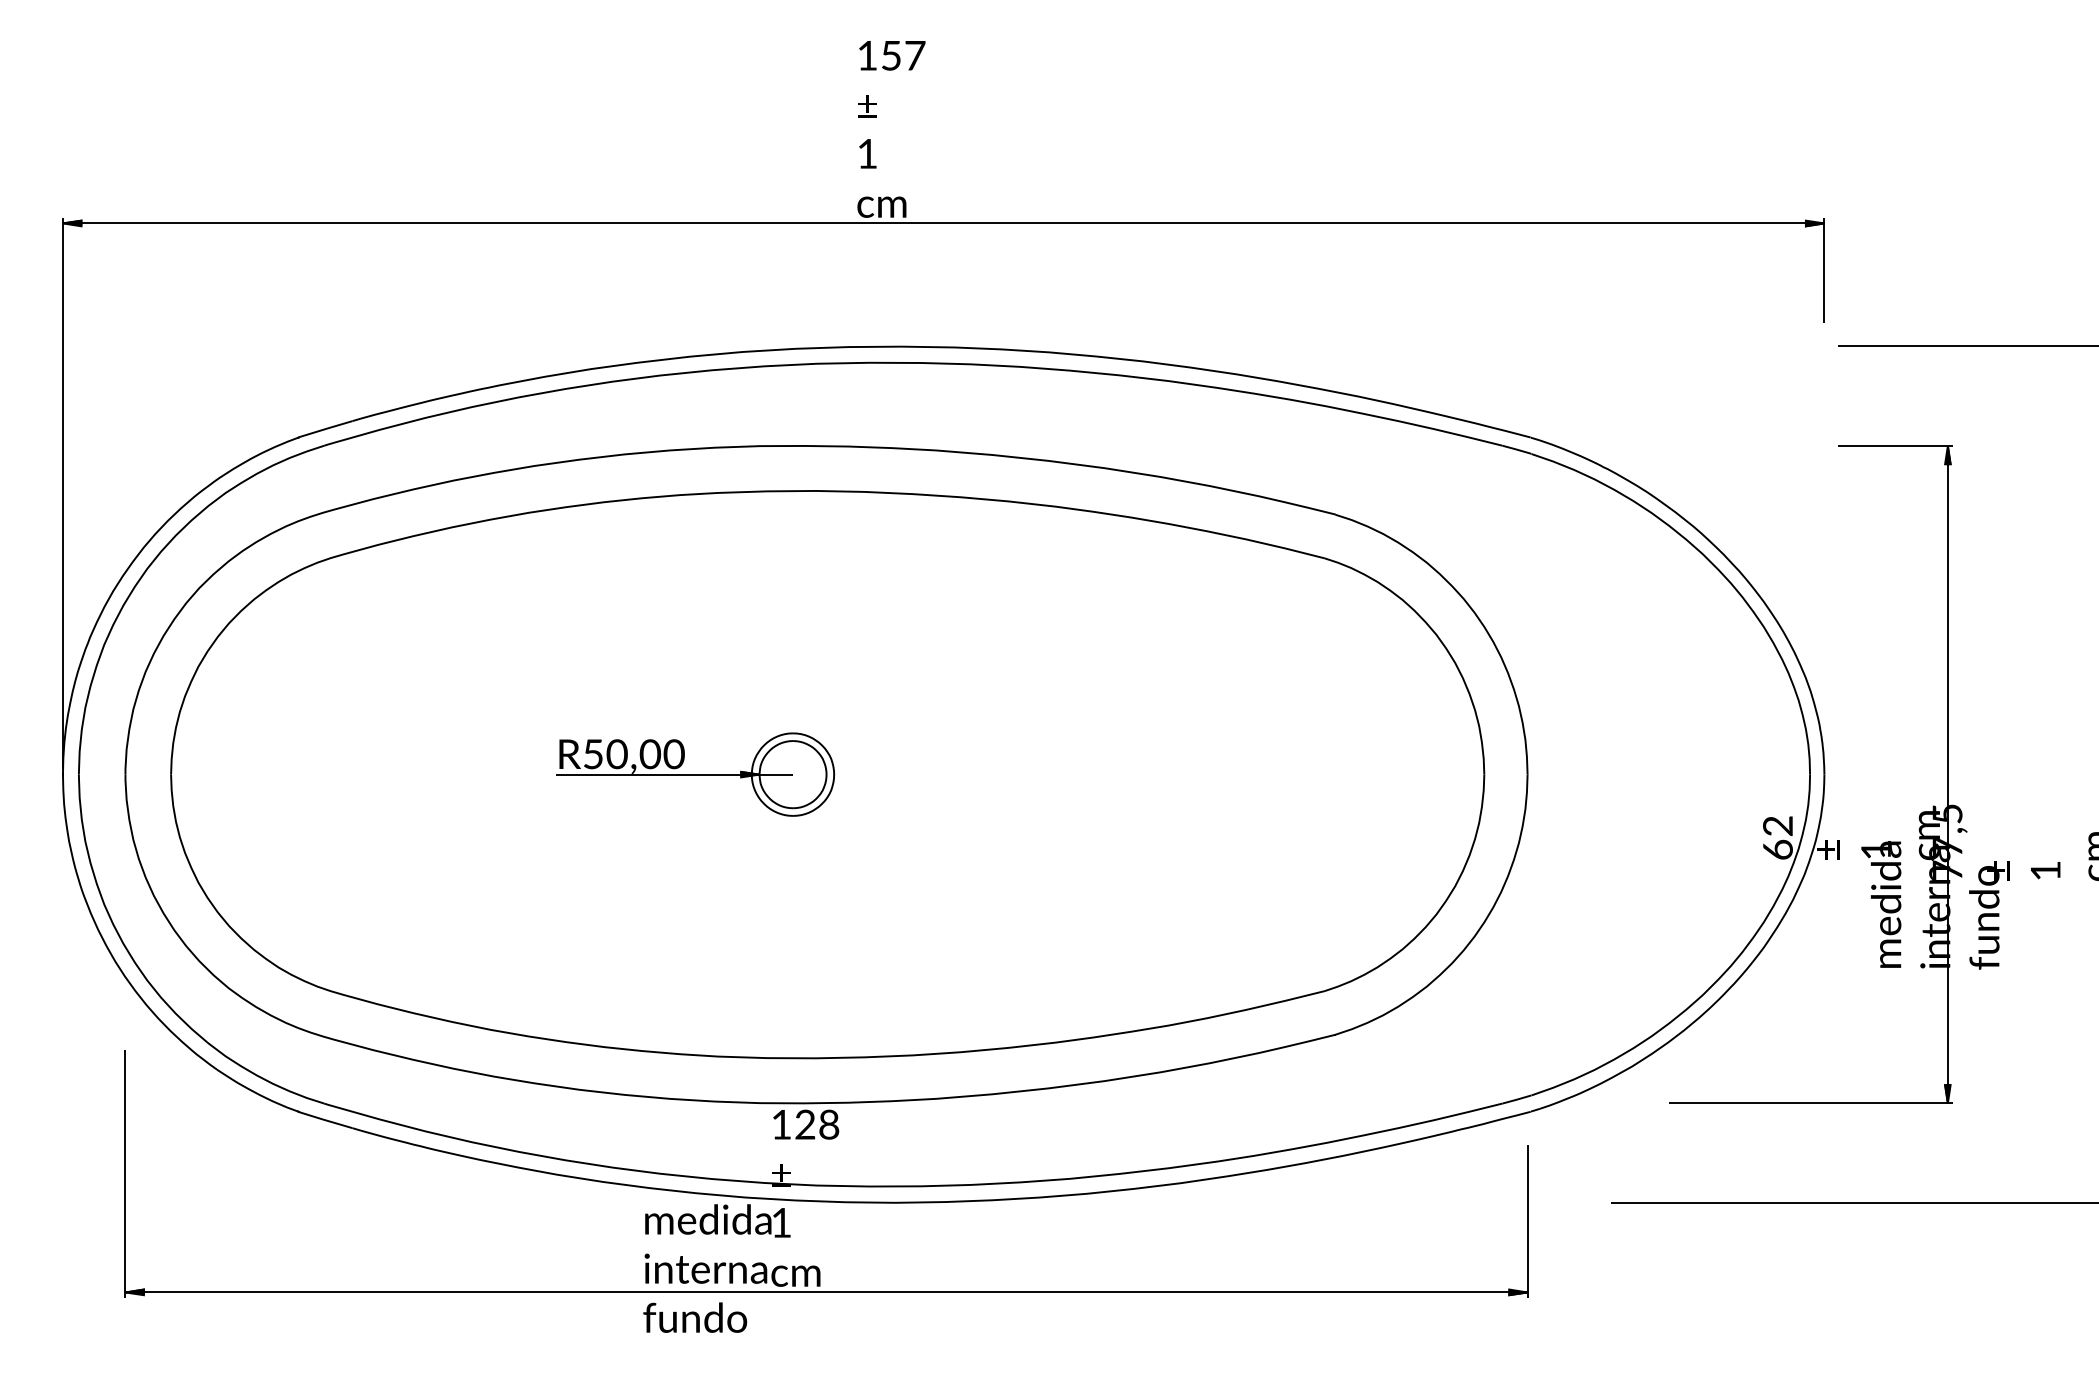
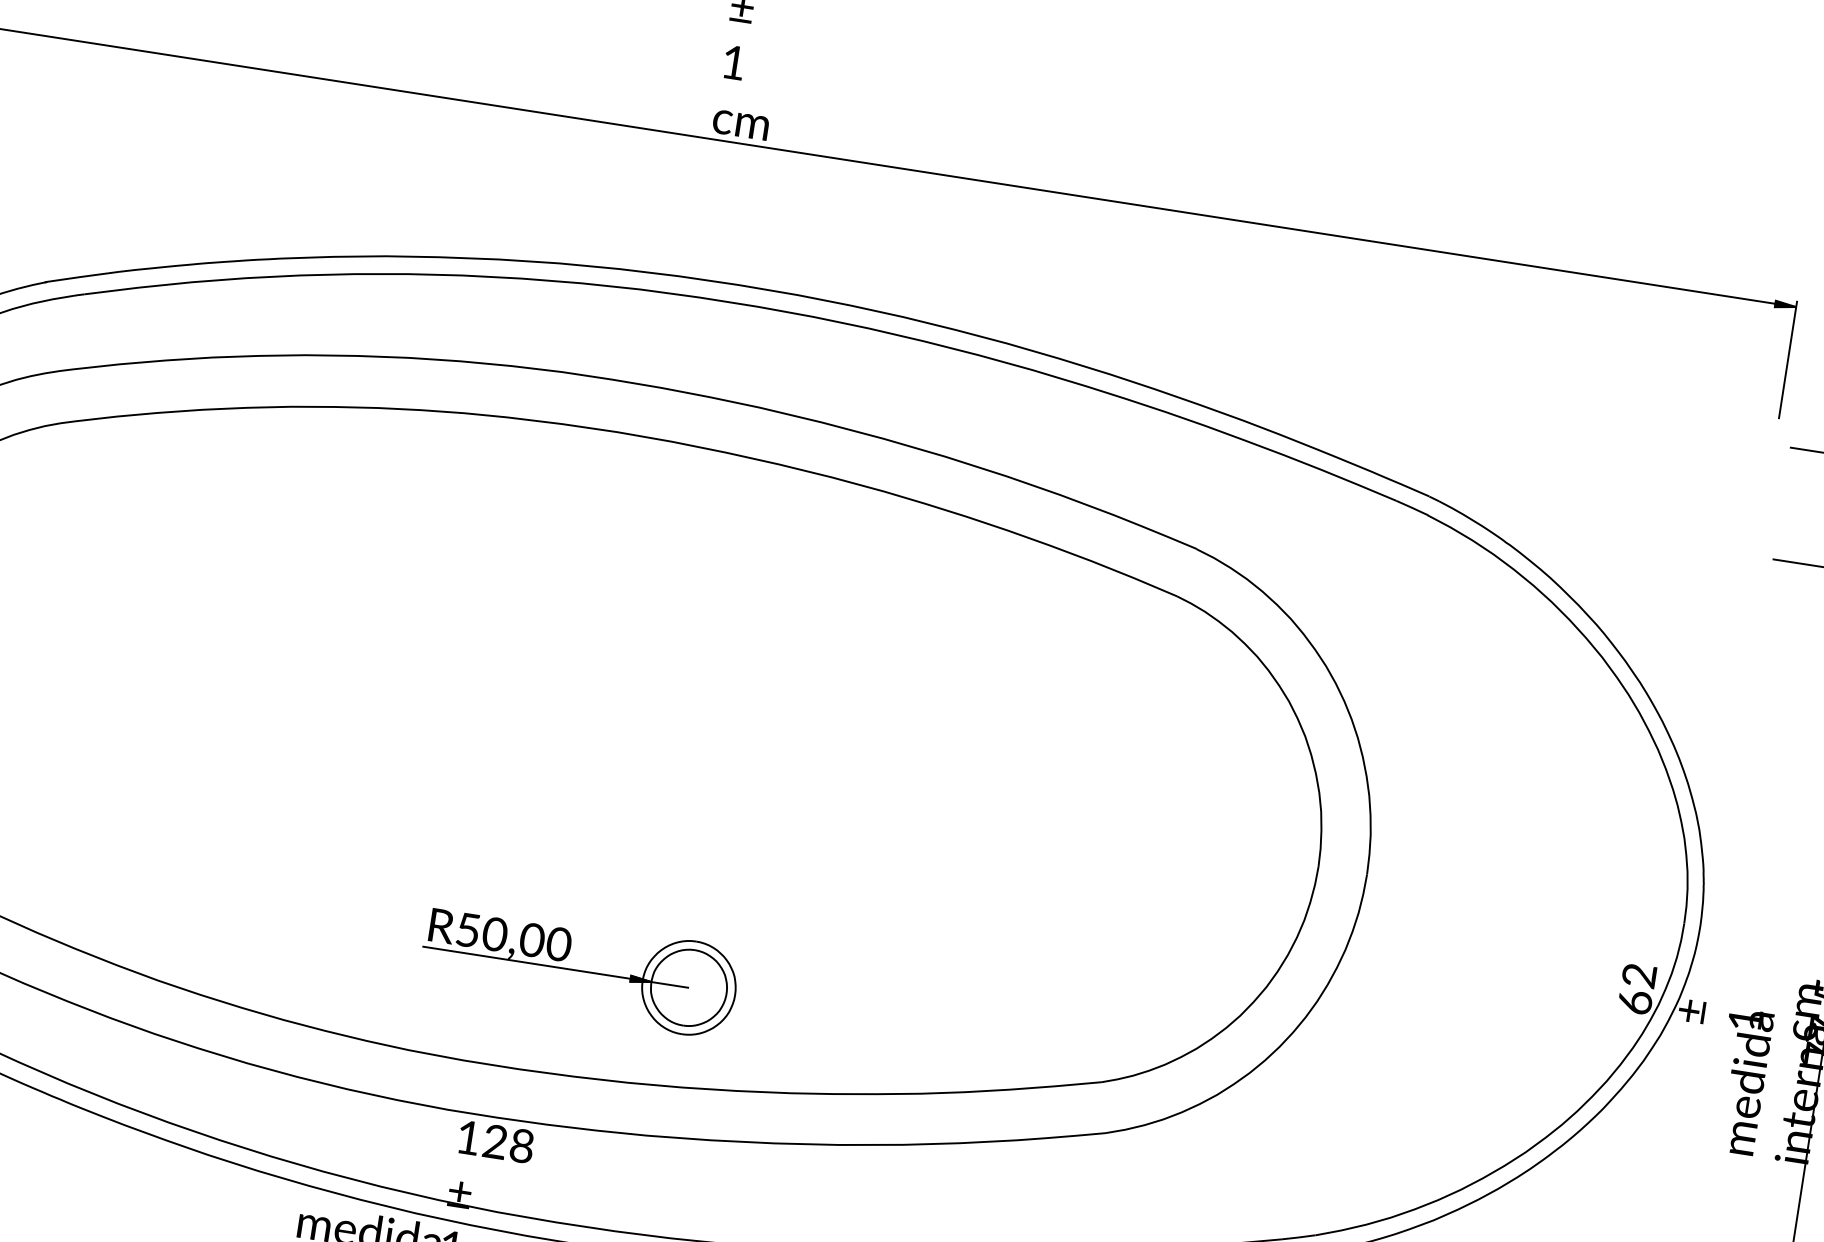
part: (695, 774) -> (579, 970), moved

